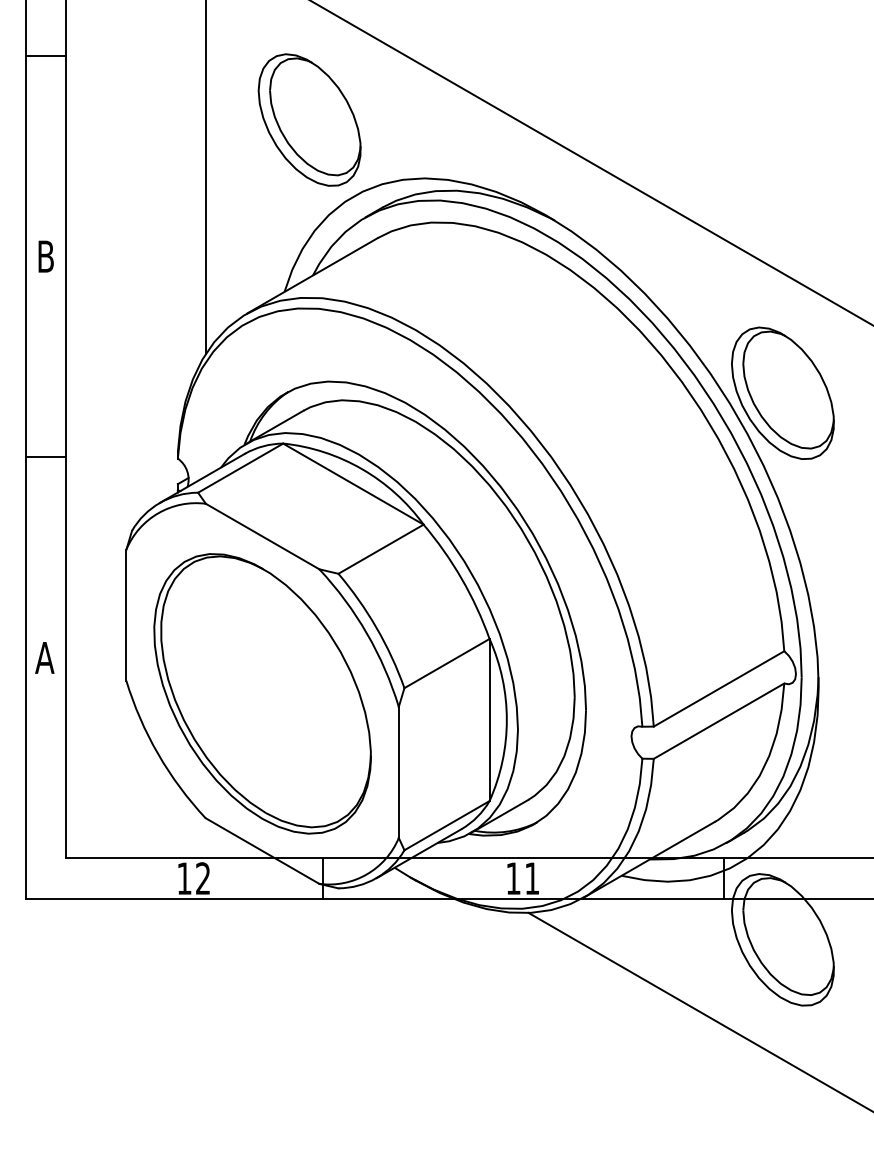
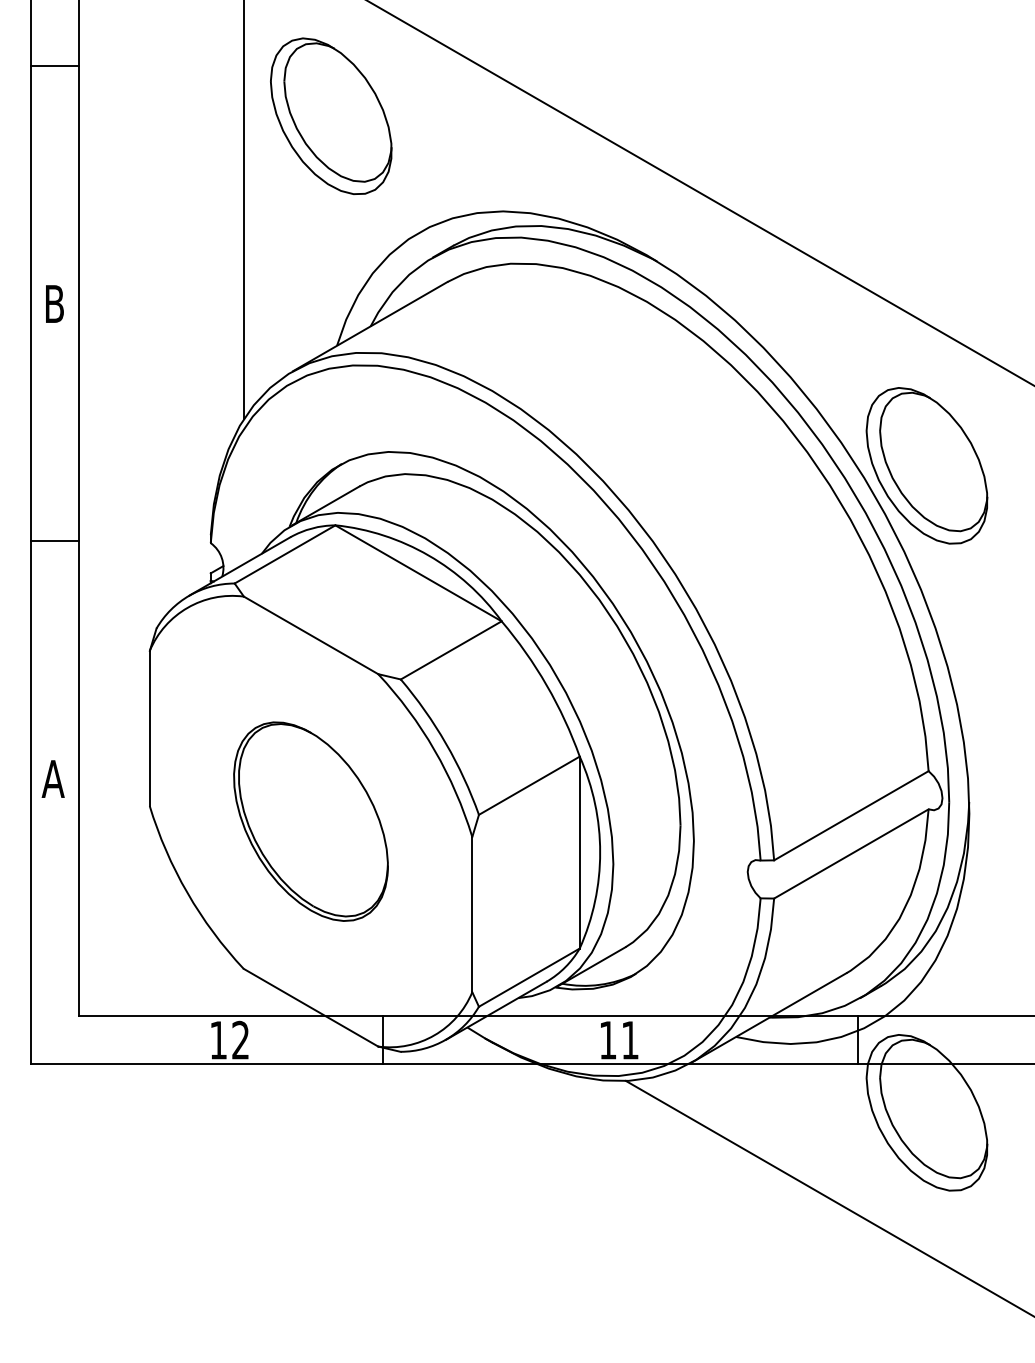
part: (309, 119) -> (331, 115), moved
part: (262, 693) -> (310, 821), size x0.6

